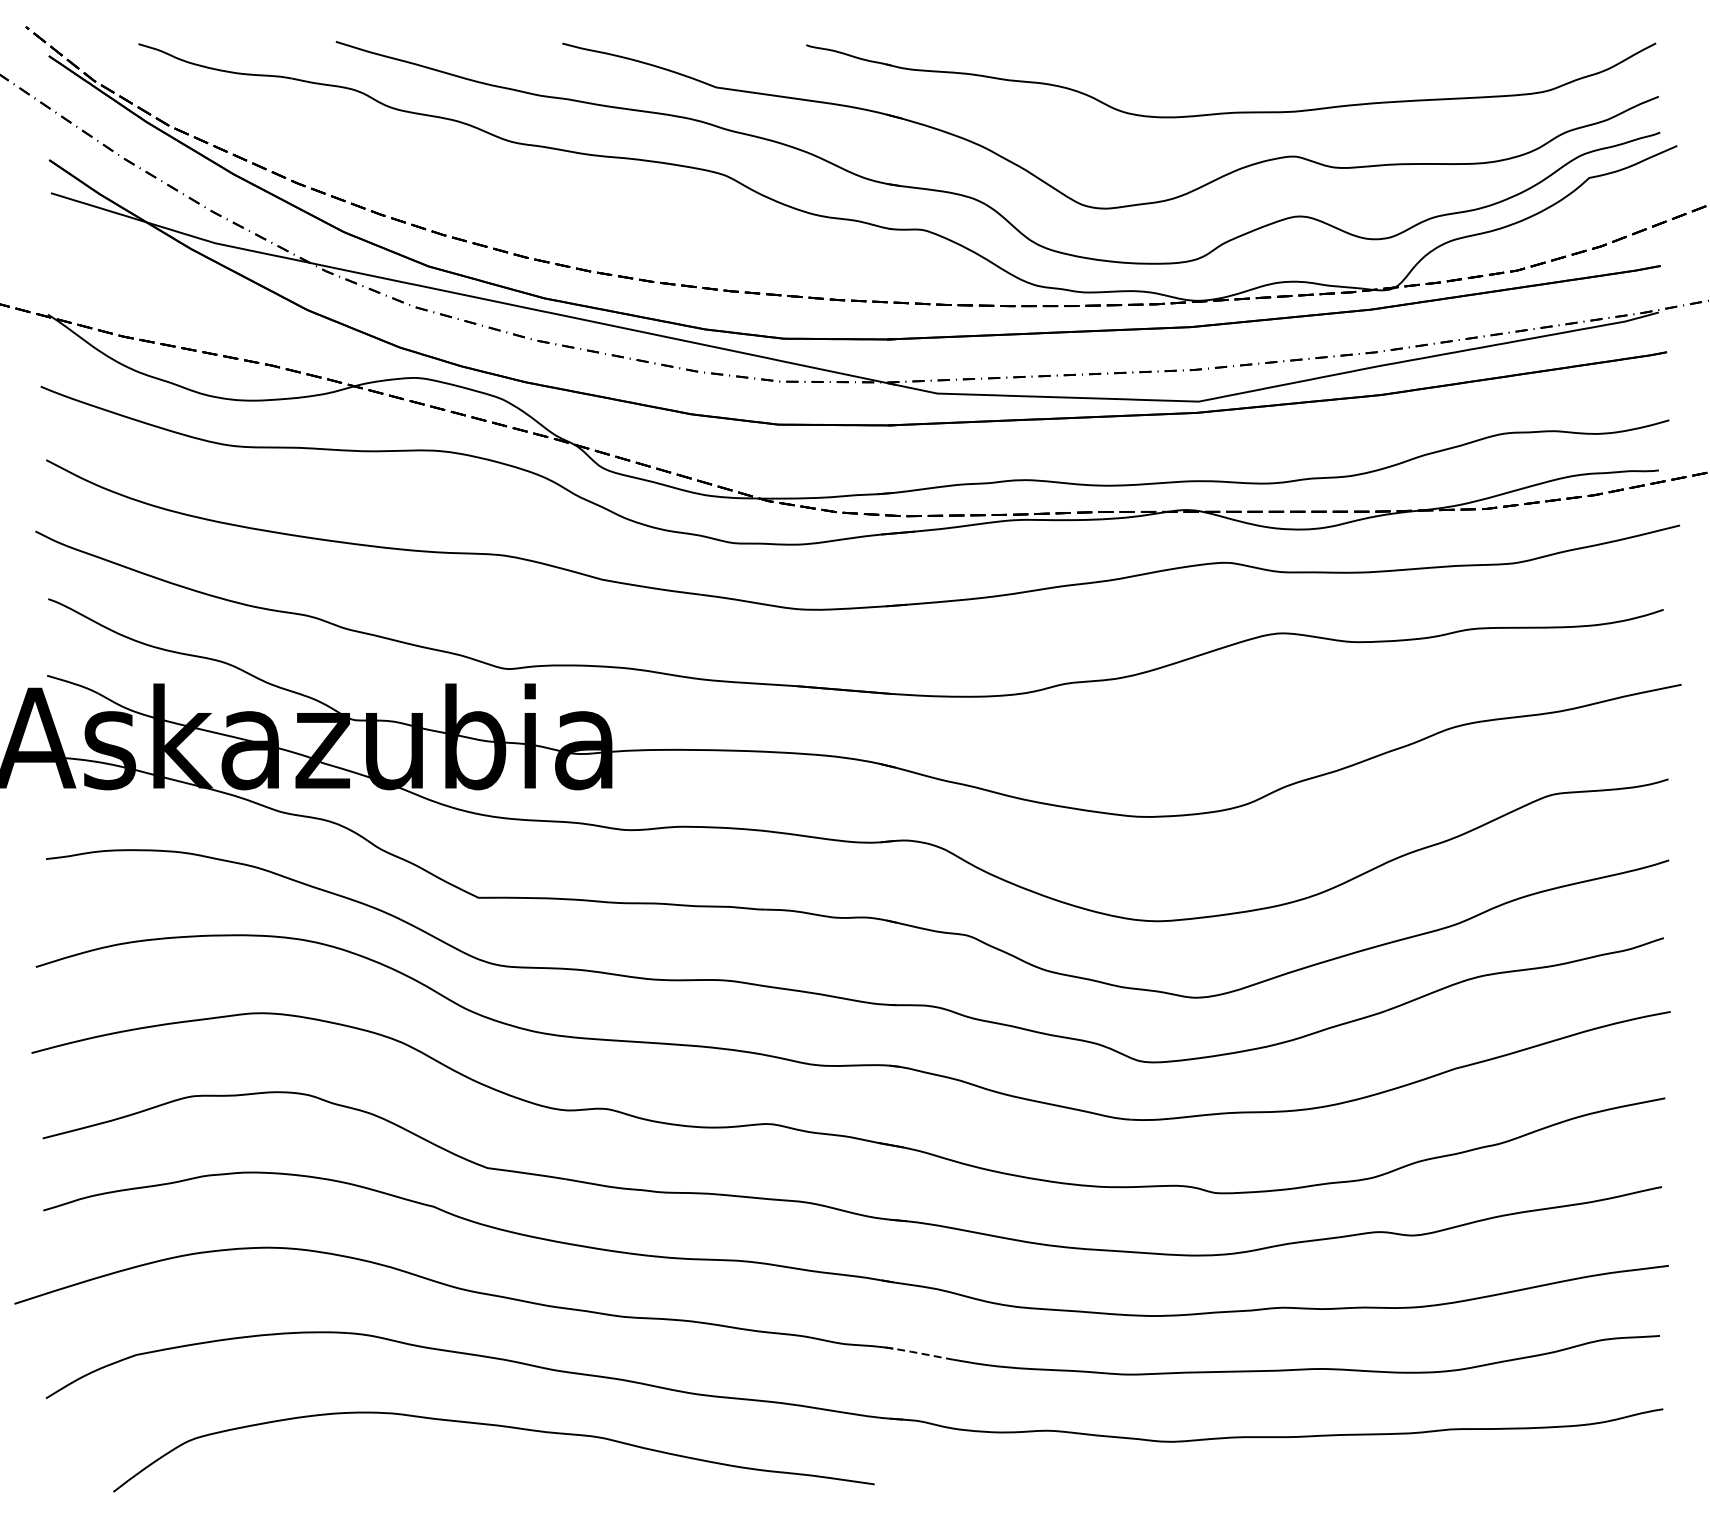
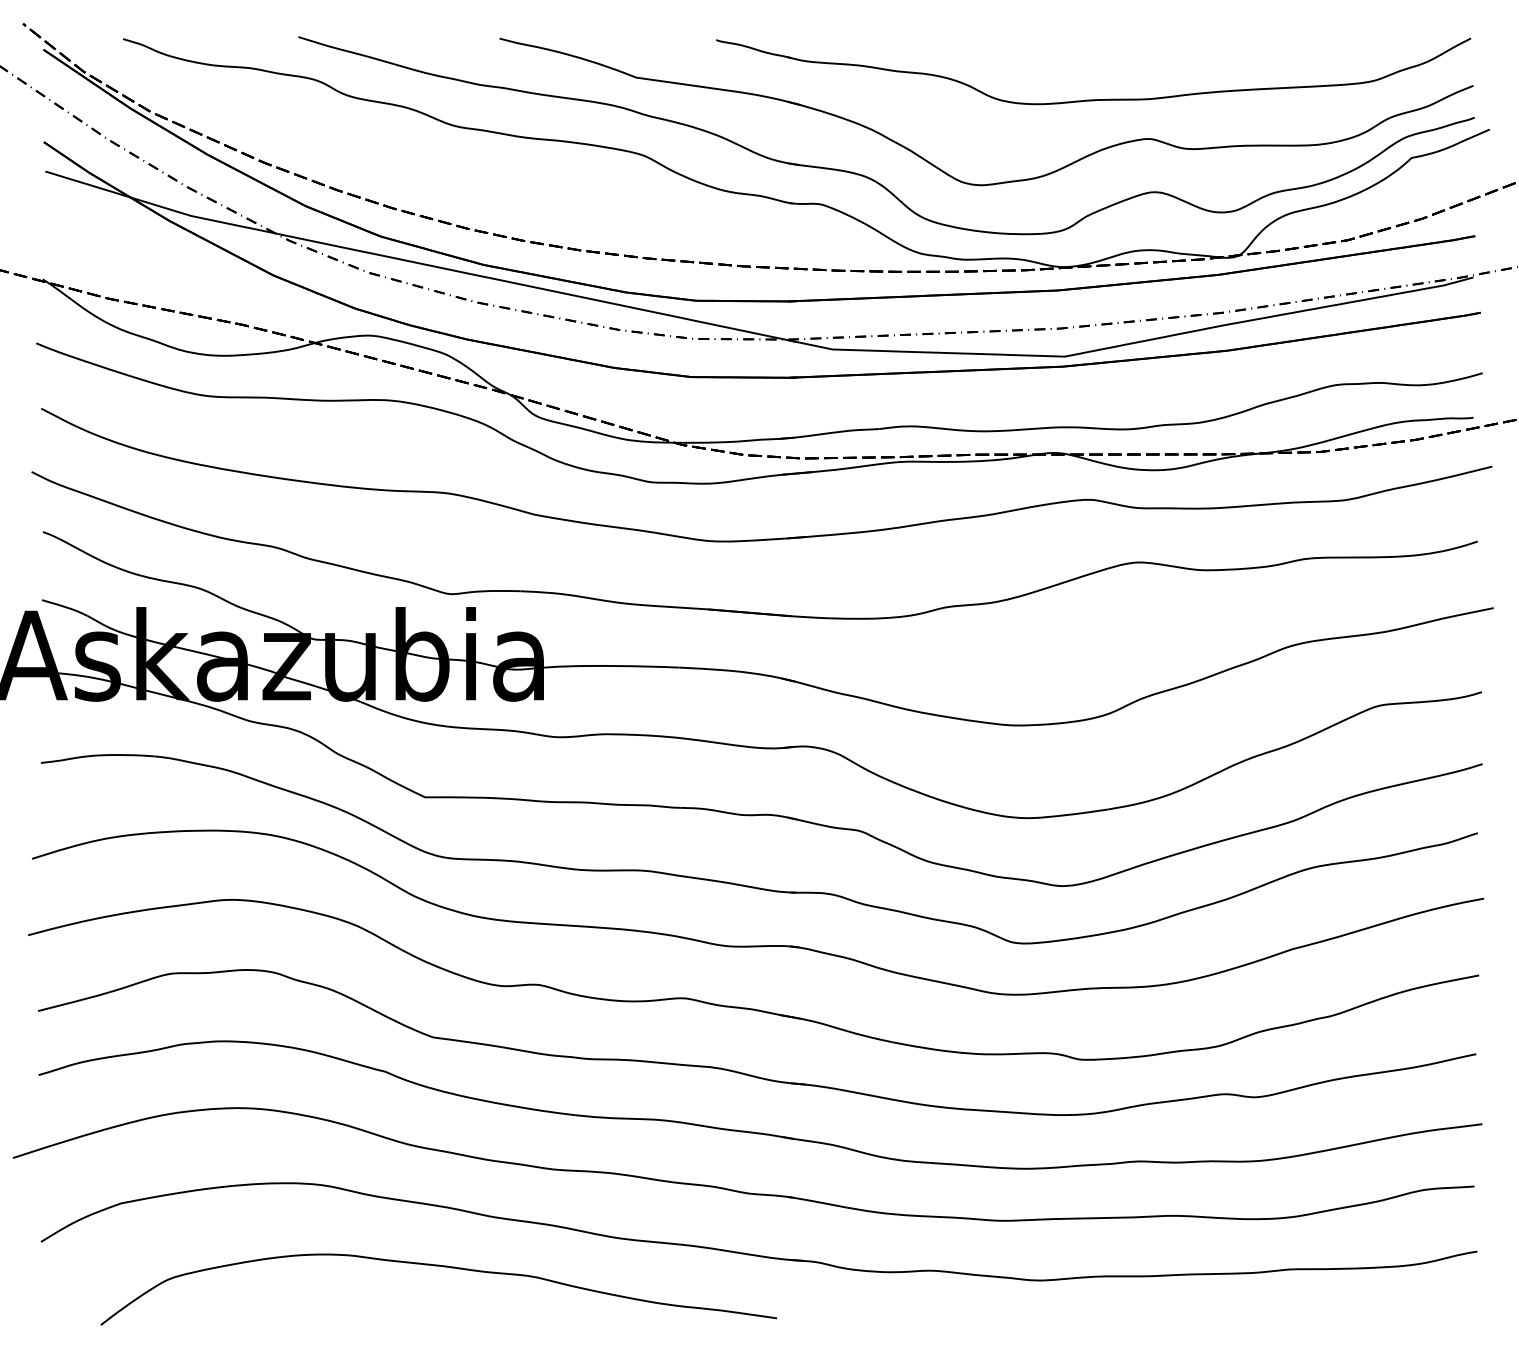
line: (918, 1352) -> (815, 1201), dashed -> solid

